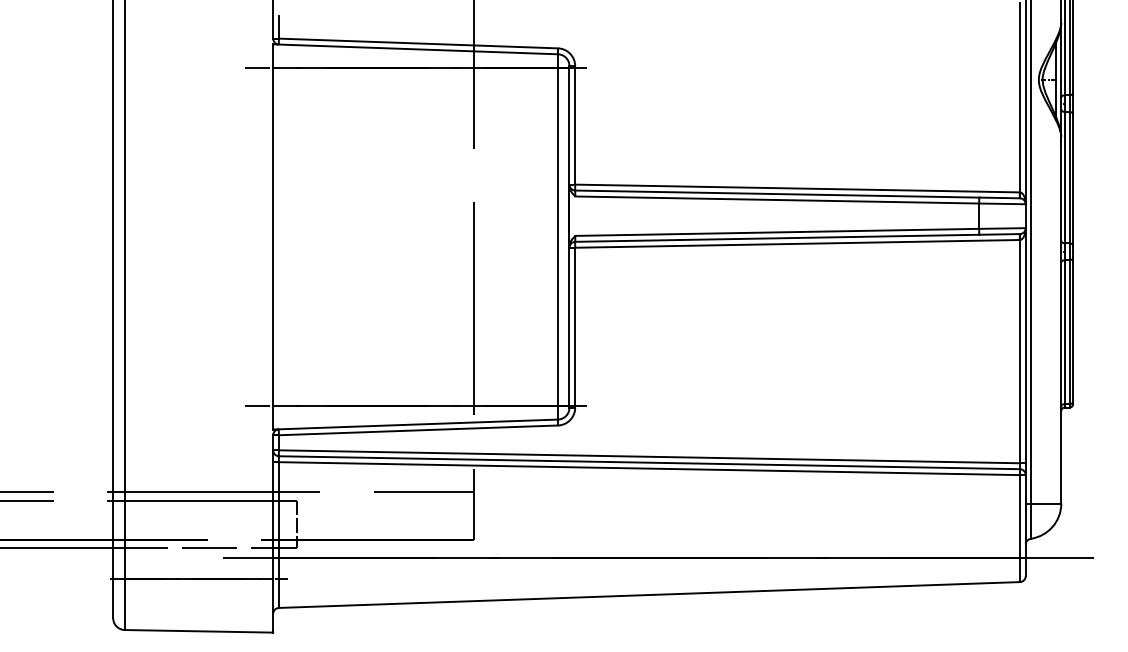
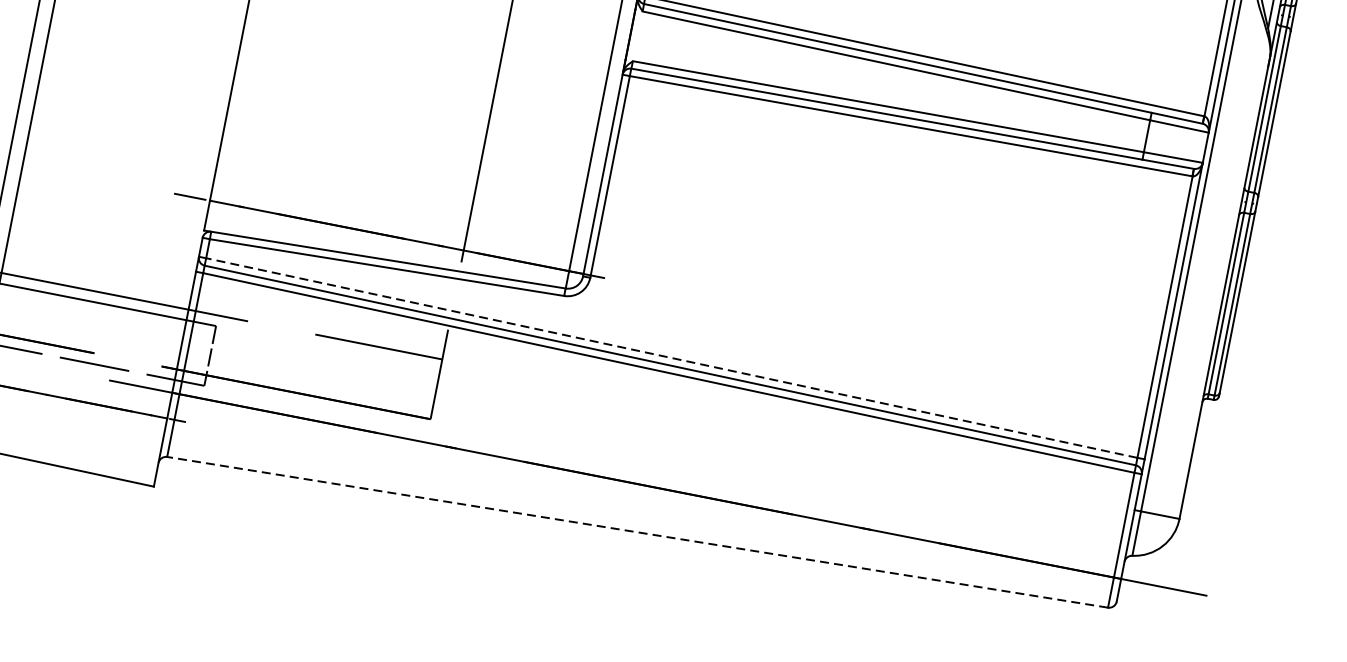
line: (649, 456) -> (671, 357), solid -> dashed
line: (649, 595) -> (637, 532), solid -> dashed

